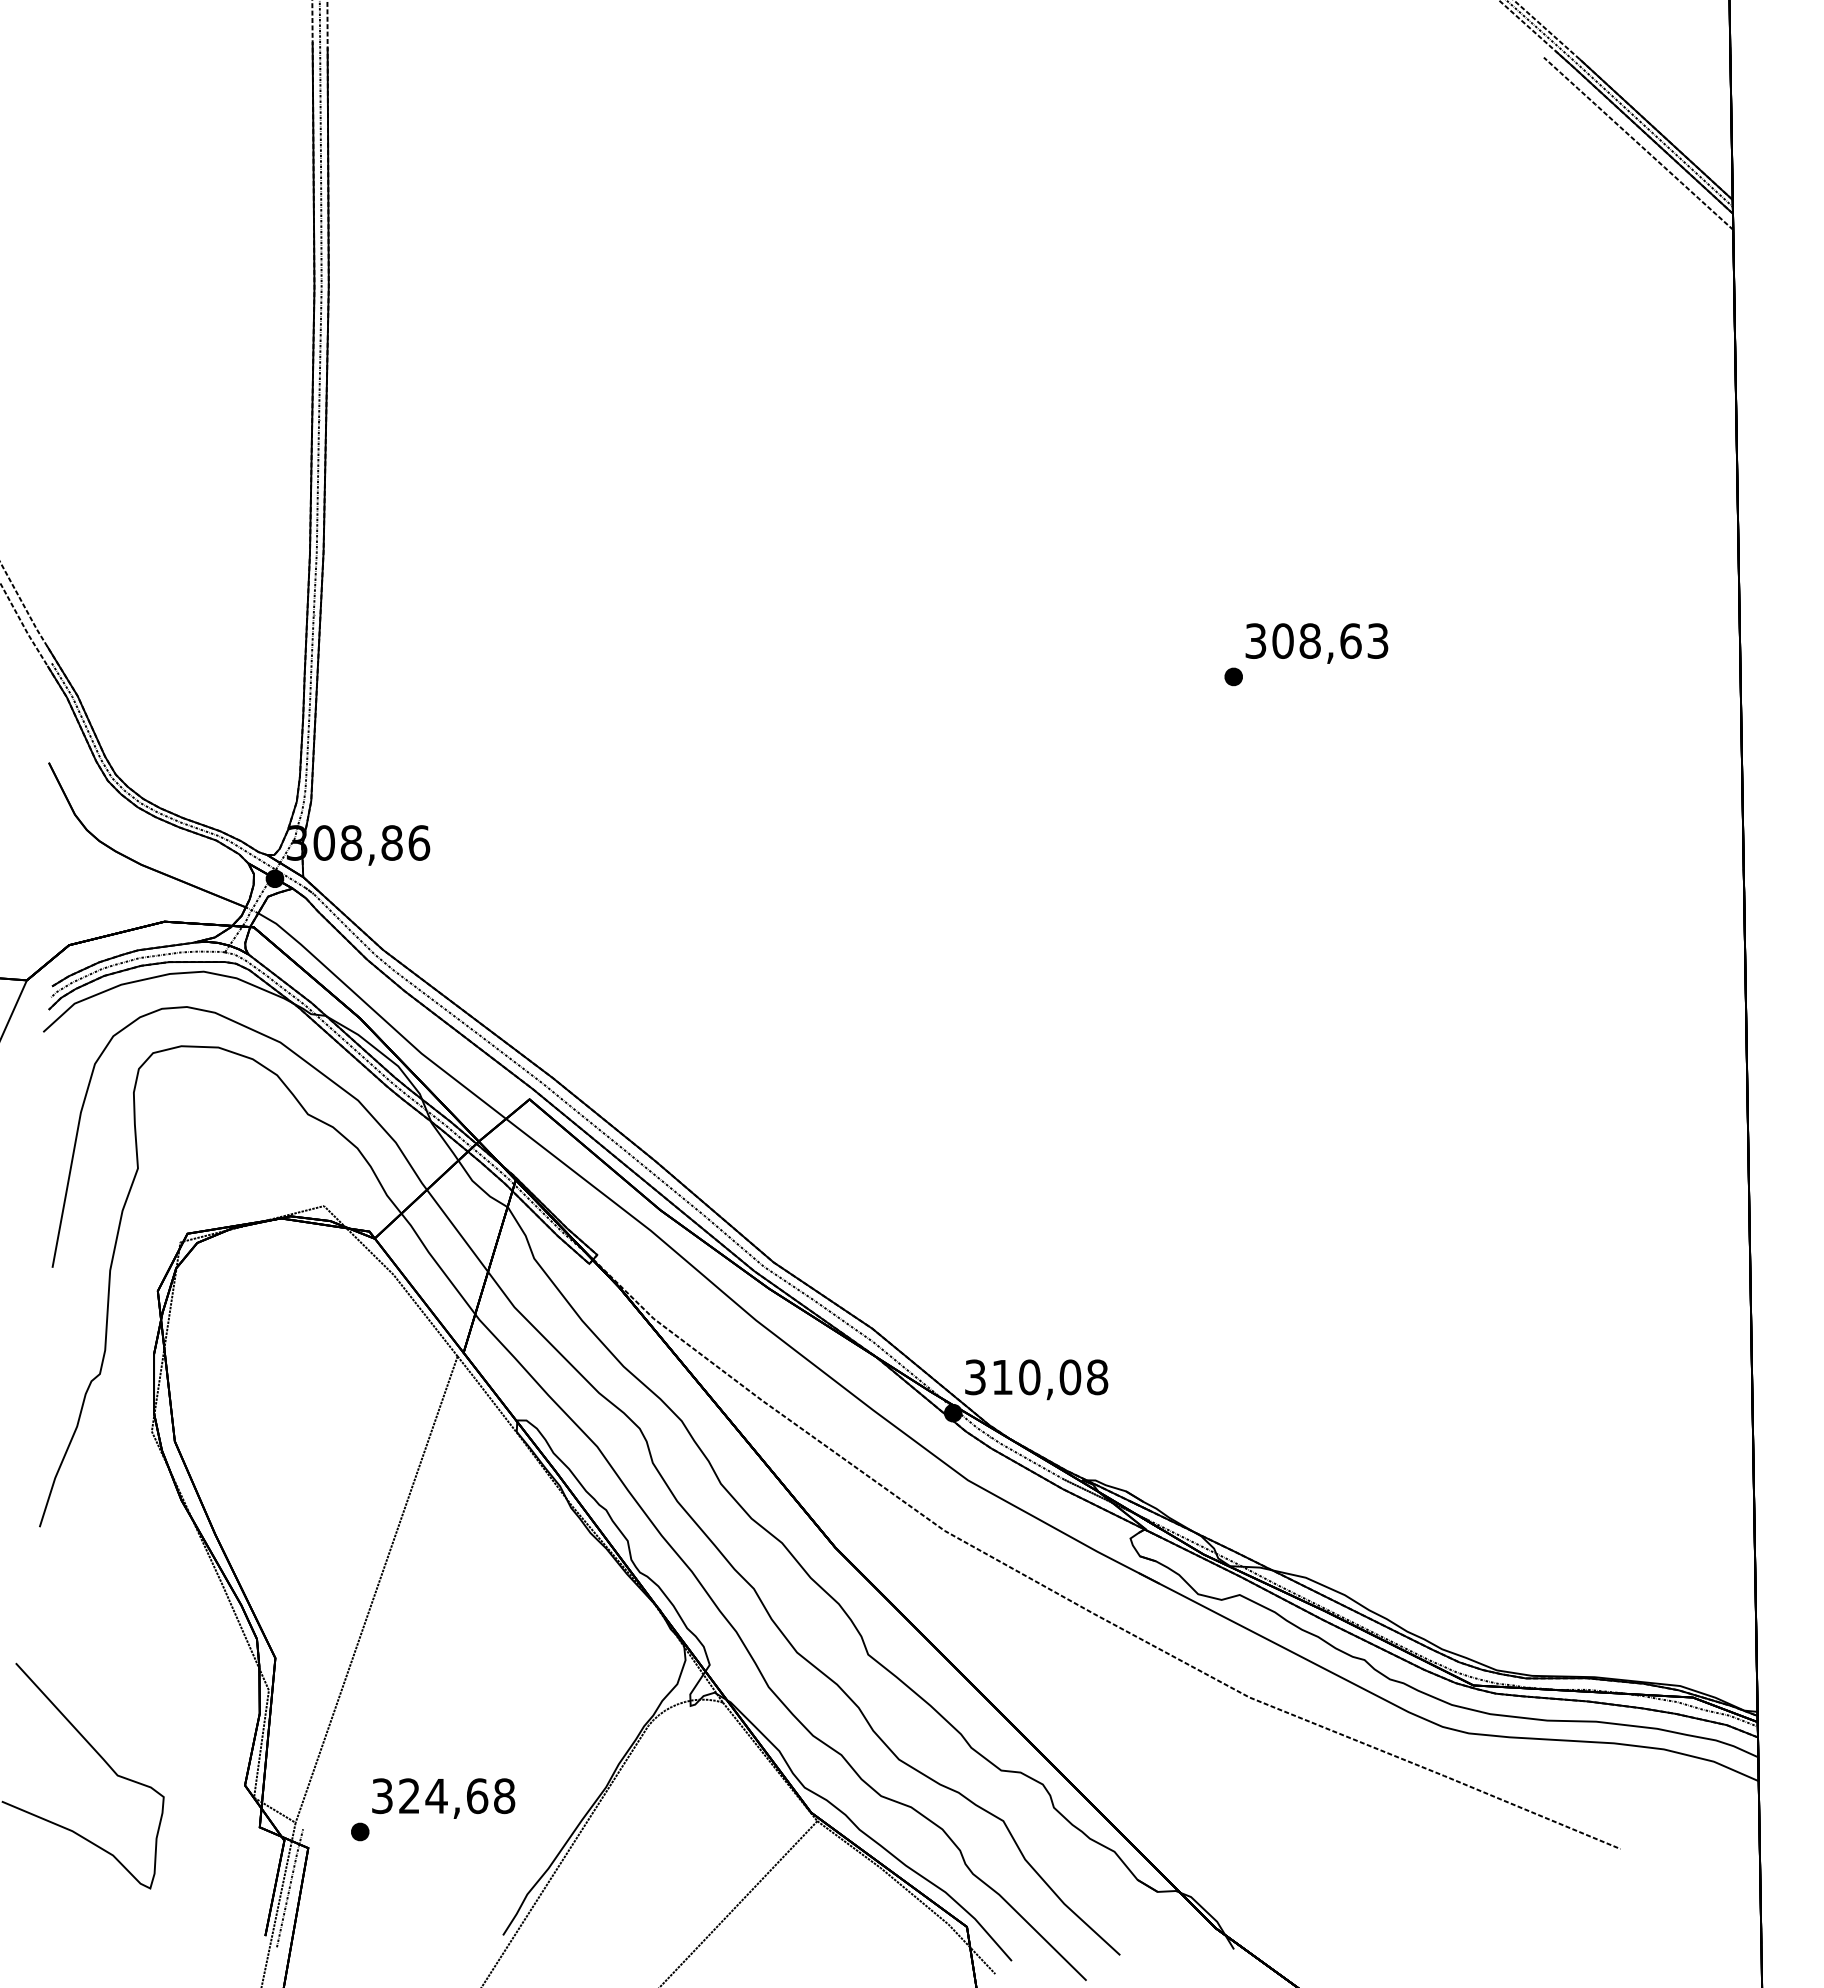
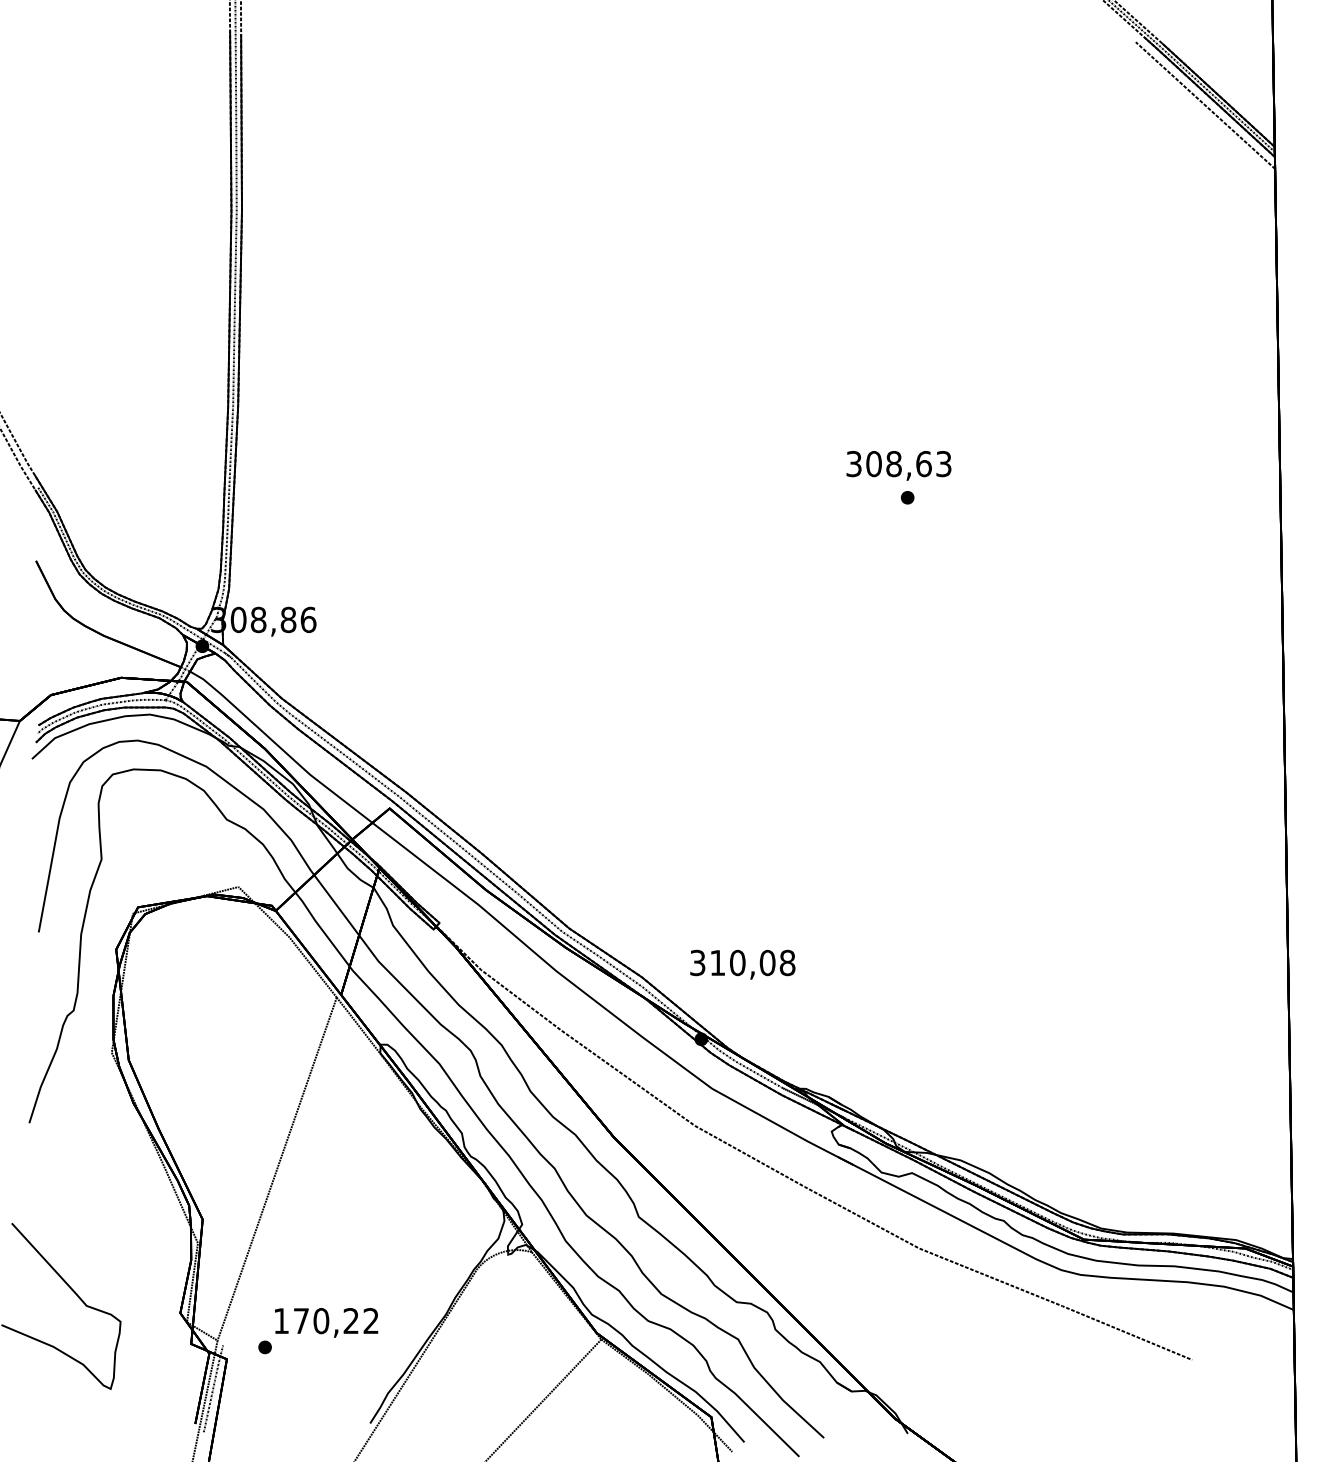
text: (1316, 643) -> (898, 465), moved
text: (1036, 1379) -> (742, 964), moved
text: (443, 1796) -> (326, 1321), 324,68 -> 170,22

